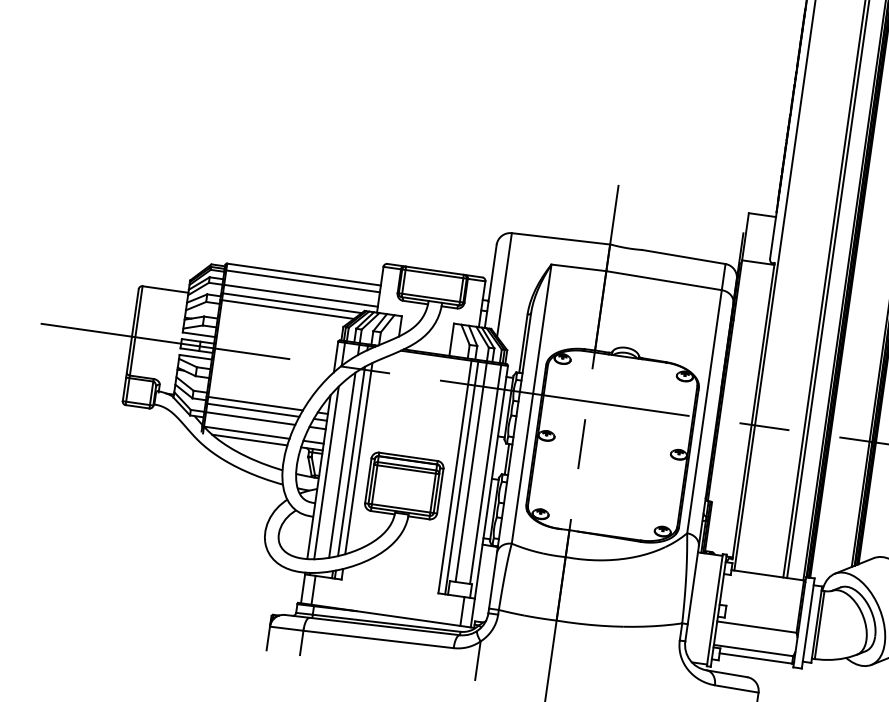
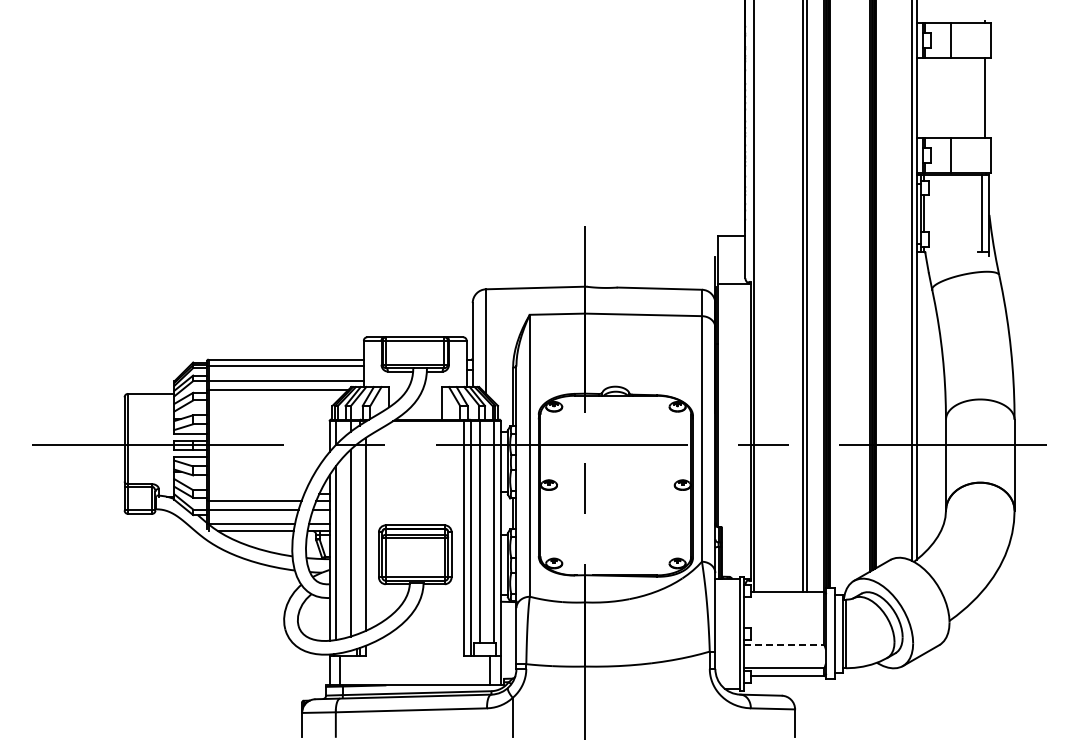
line: (286, 309) -> (273, 396), removed
line: (254, 403) -> (255, 494), removed
line: (351, 461) -> (359, 537), removed
line: (757, 626) -> (784, 644), solid -> dashed

